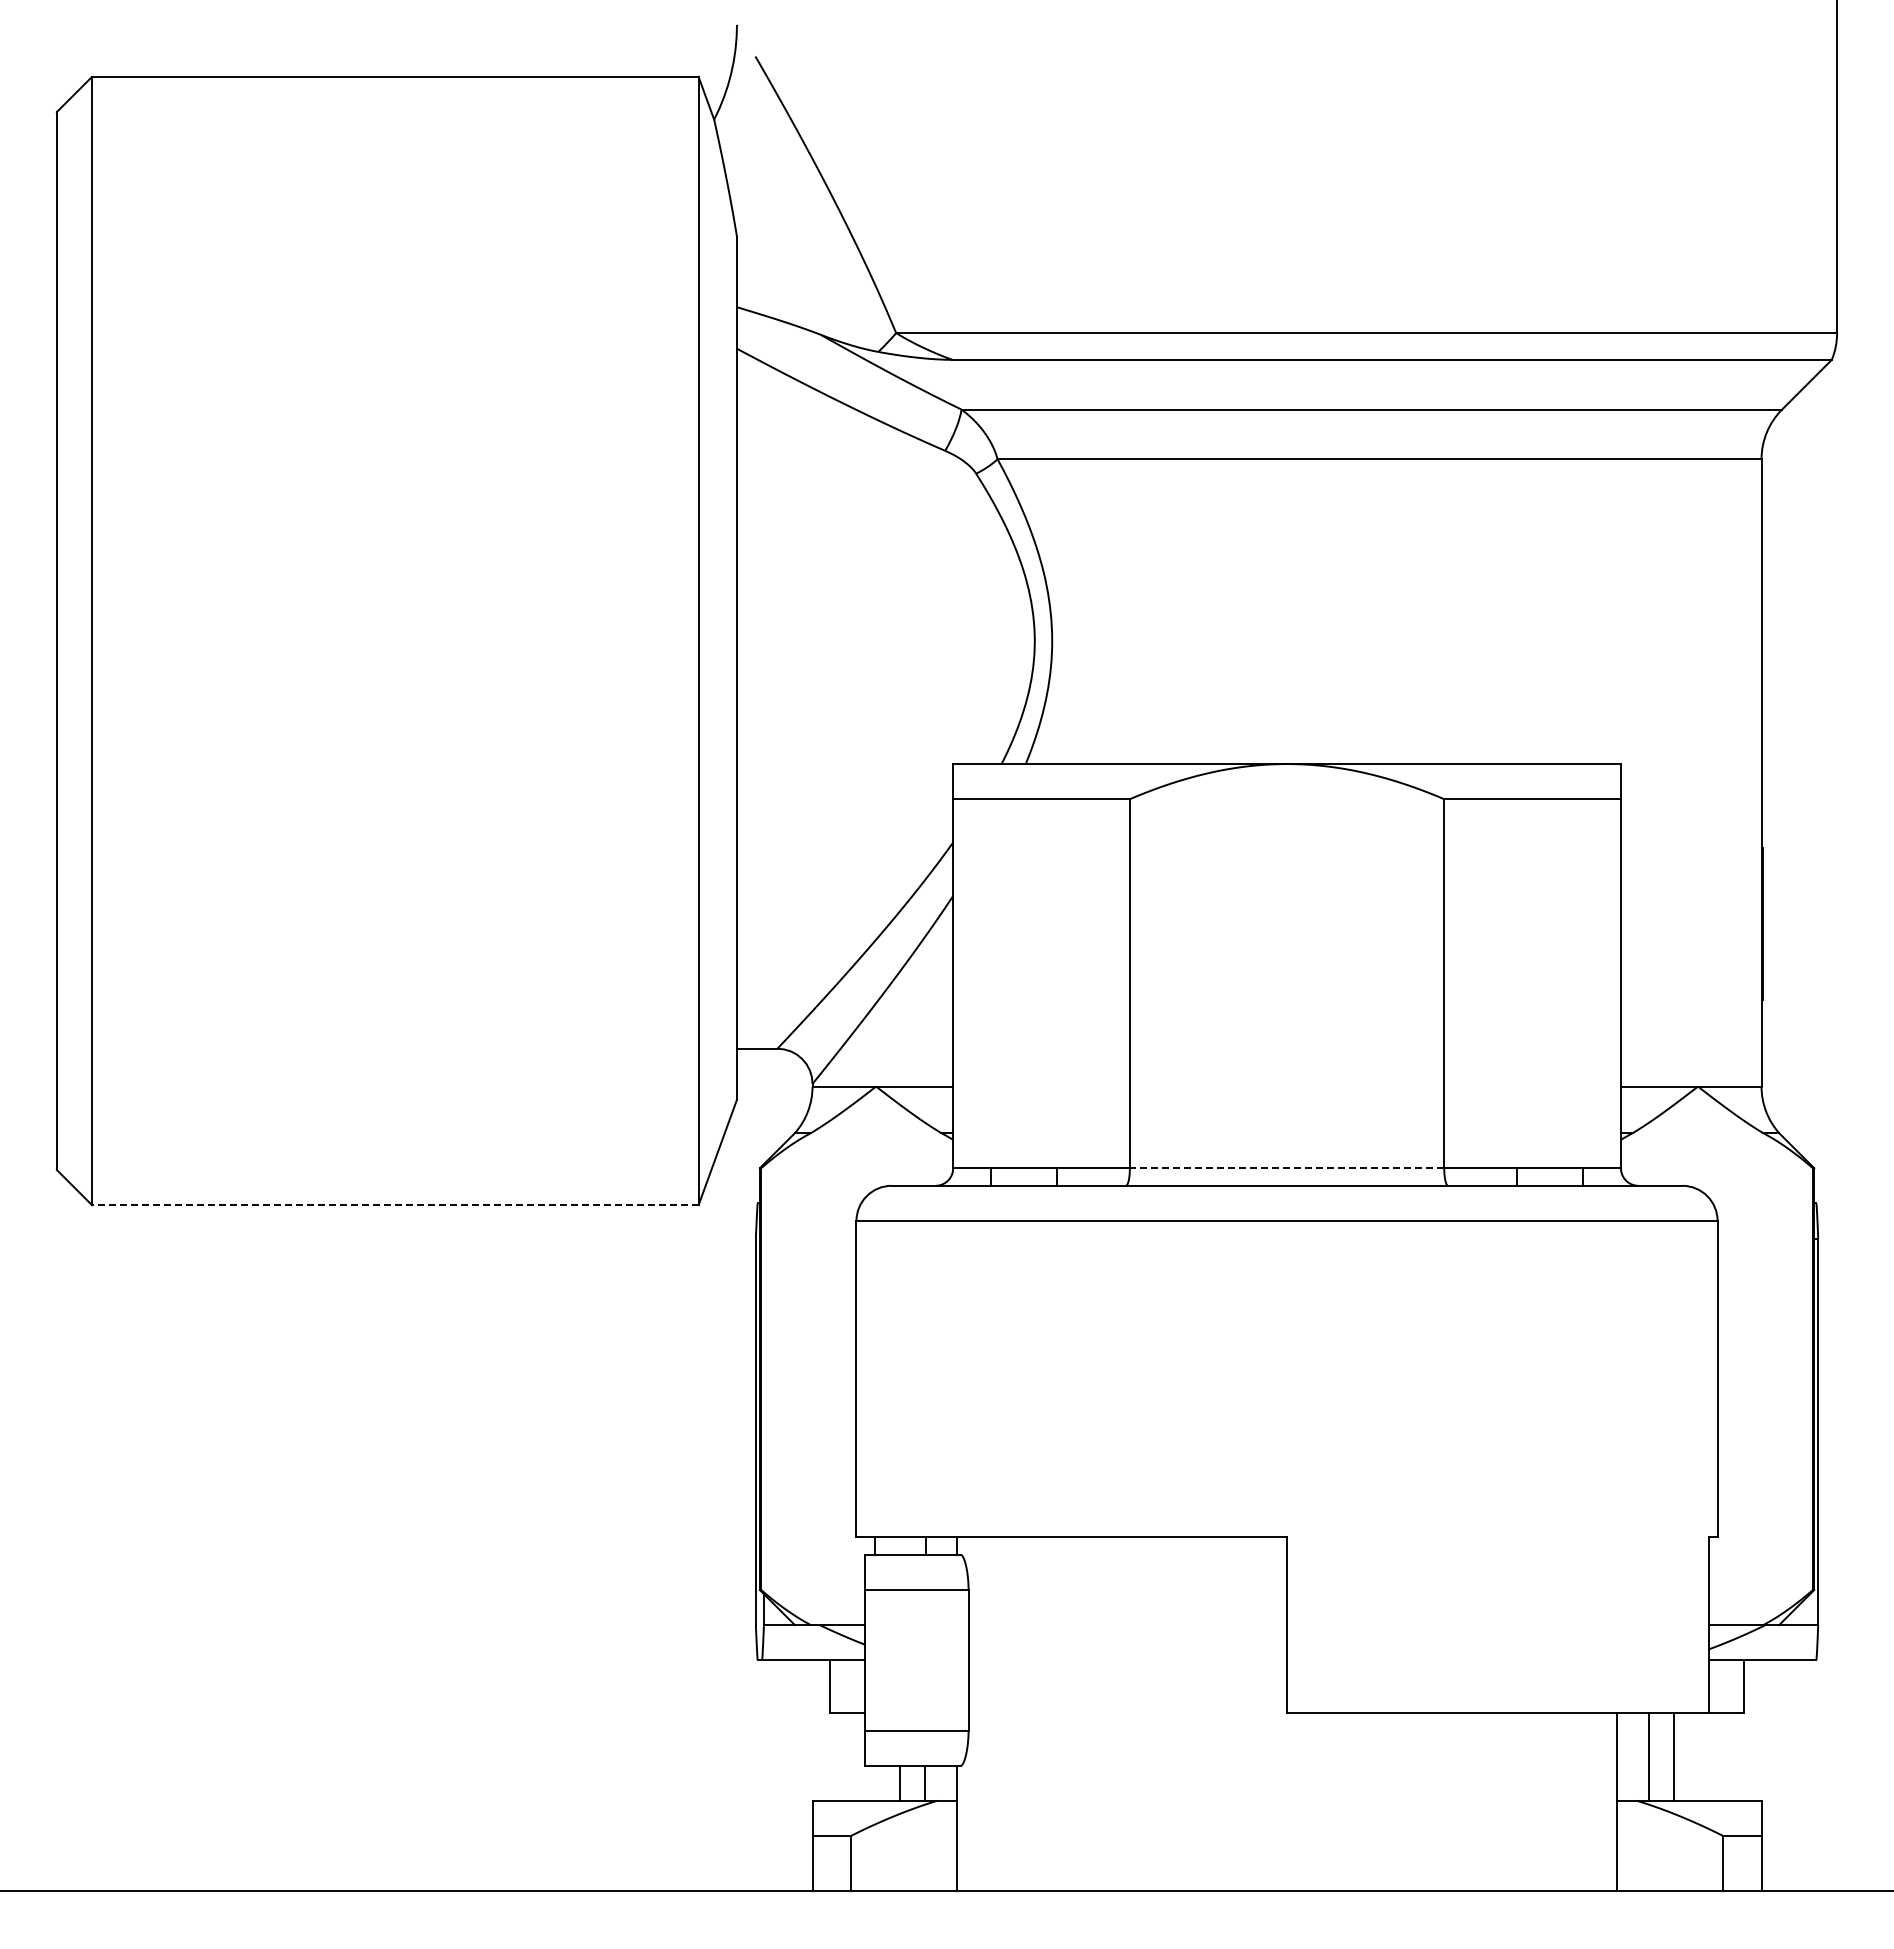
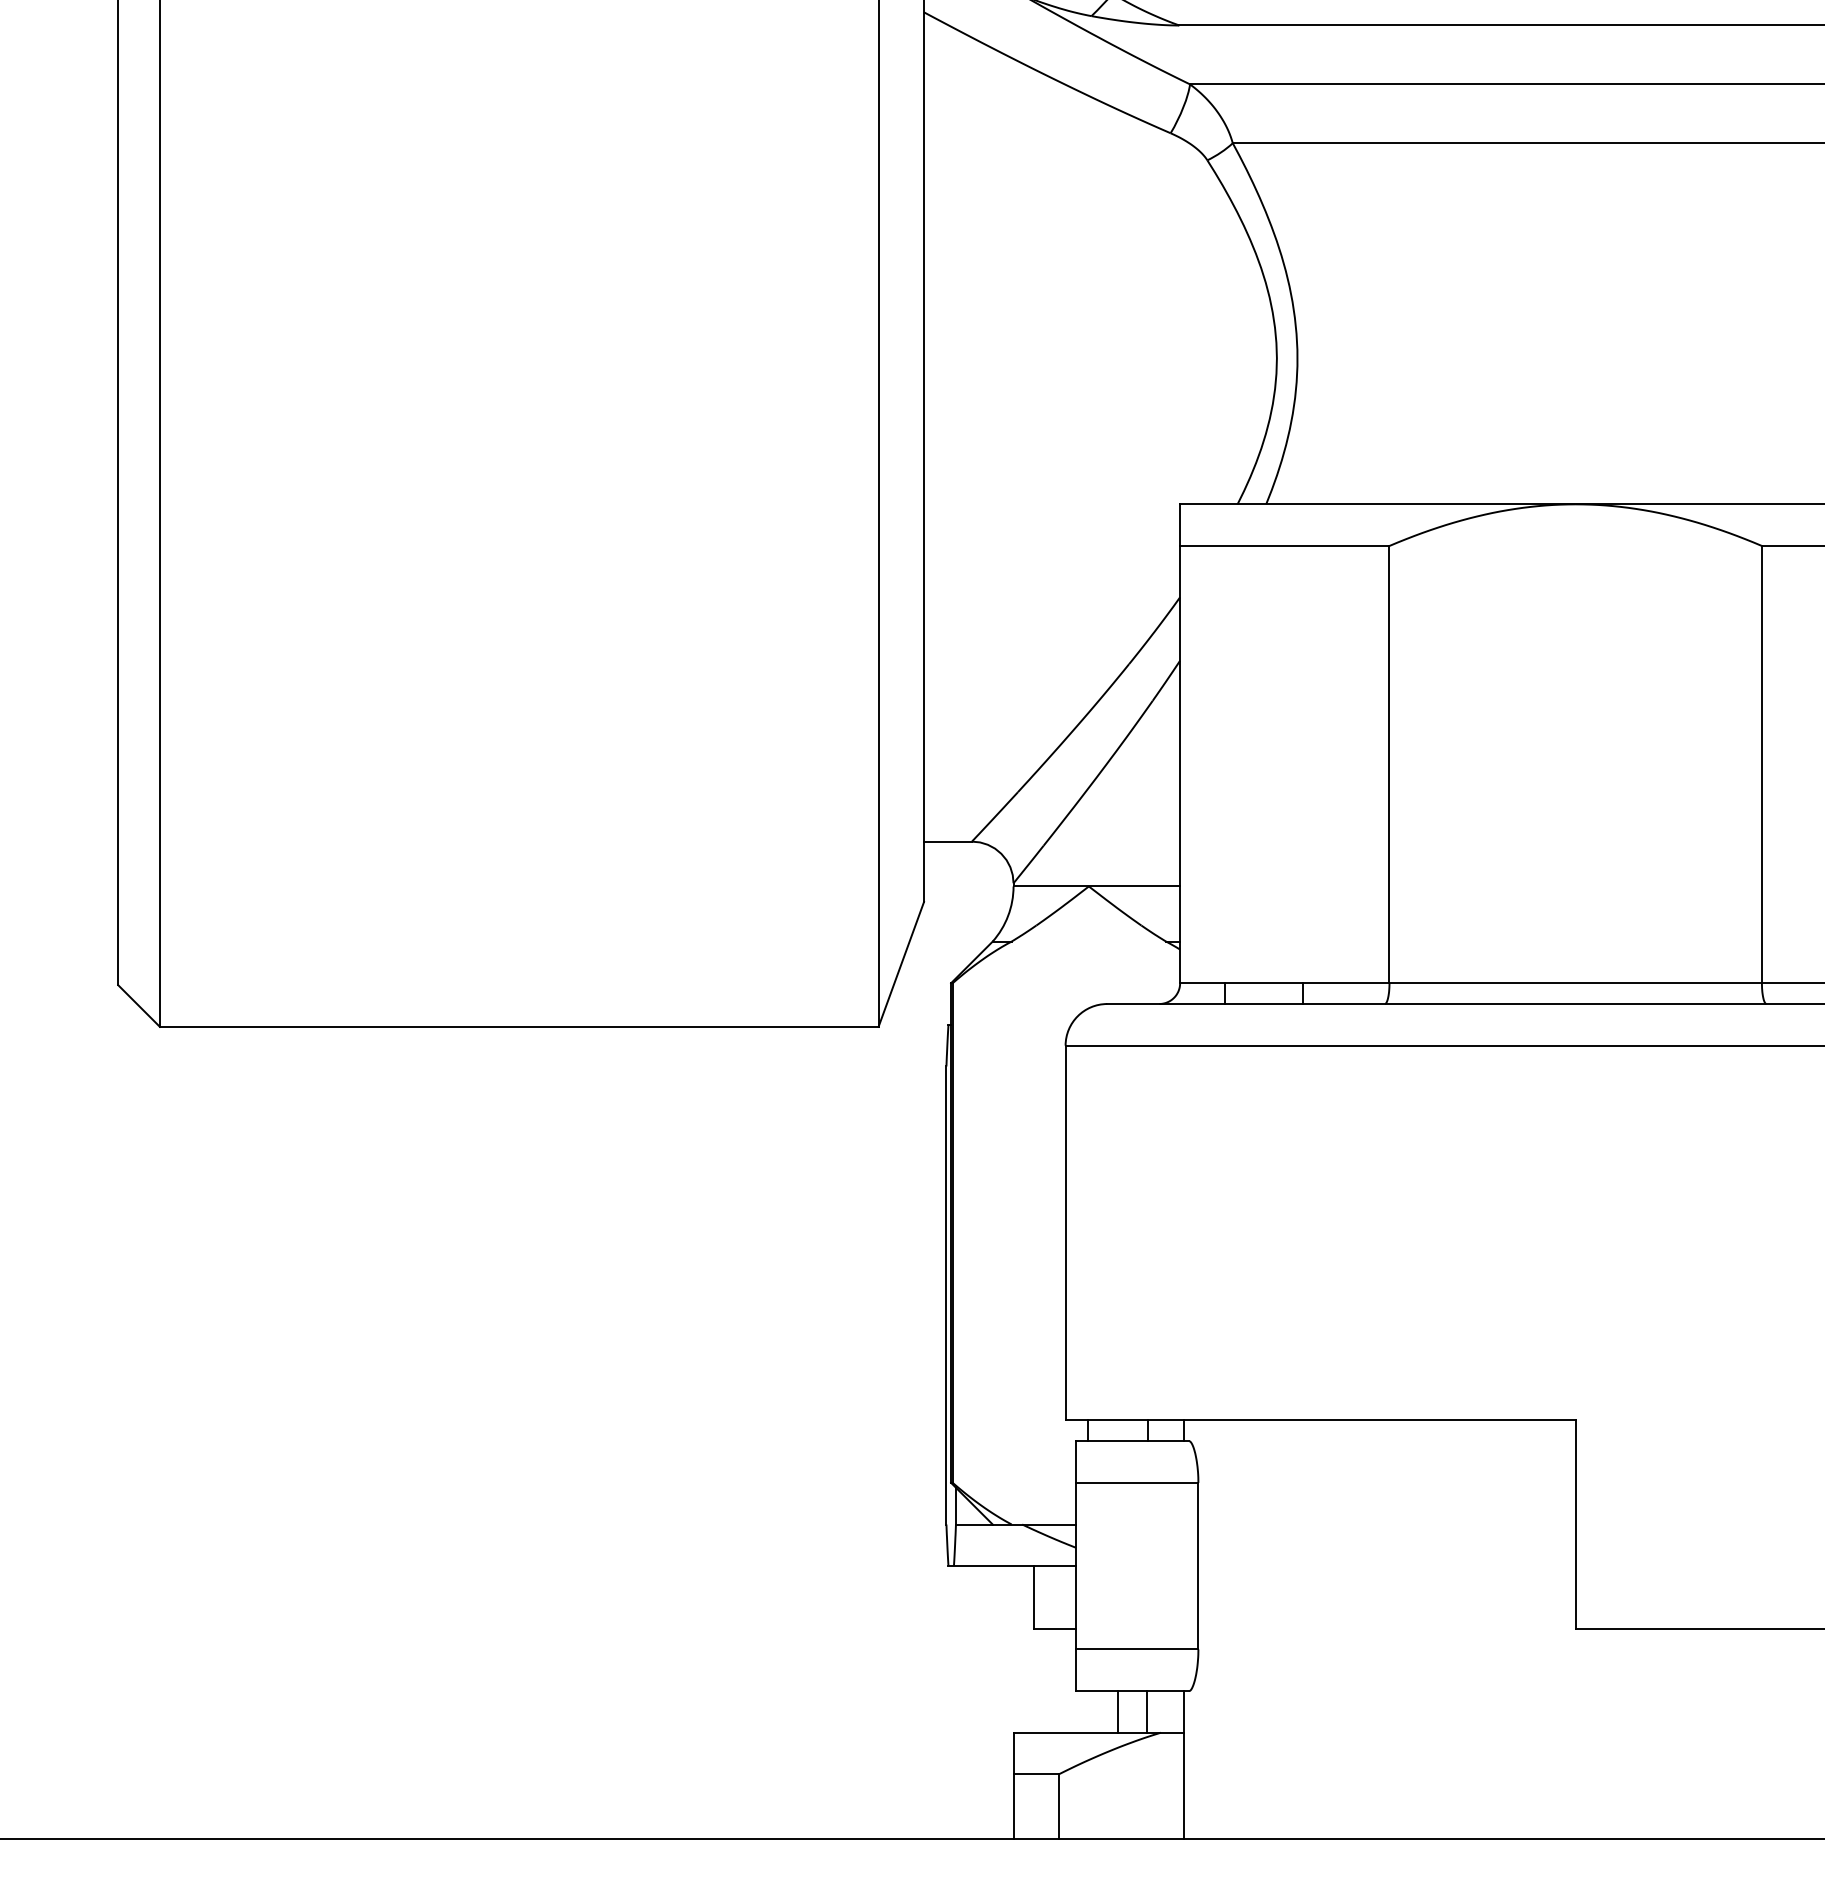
line: (1286, 1168) -> (1575, 983), dashed -> solid
line: (394, 1205) -> (518, 1027), dashed -> solid

